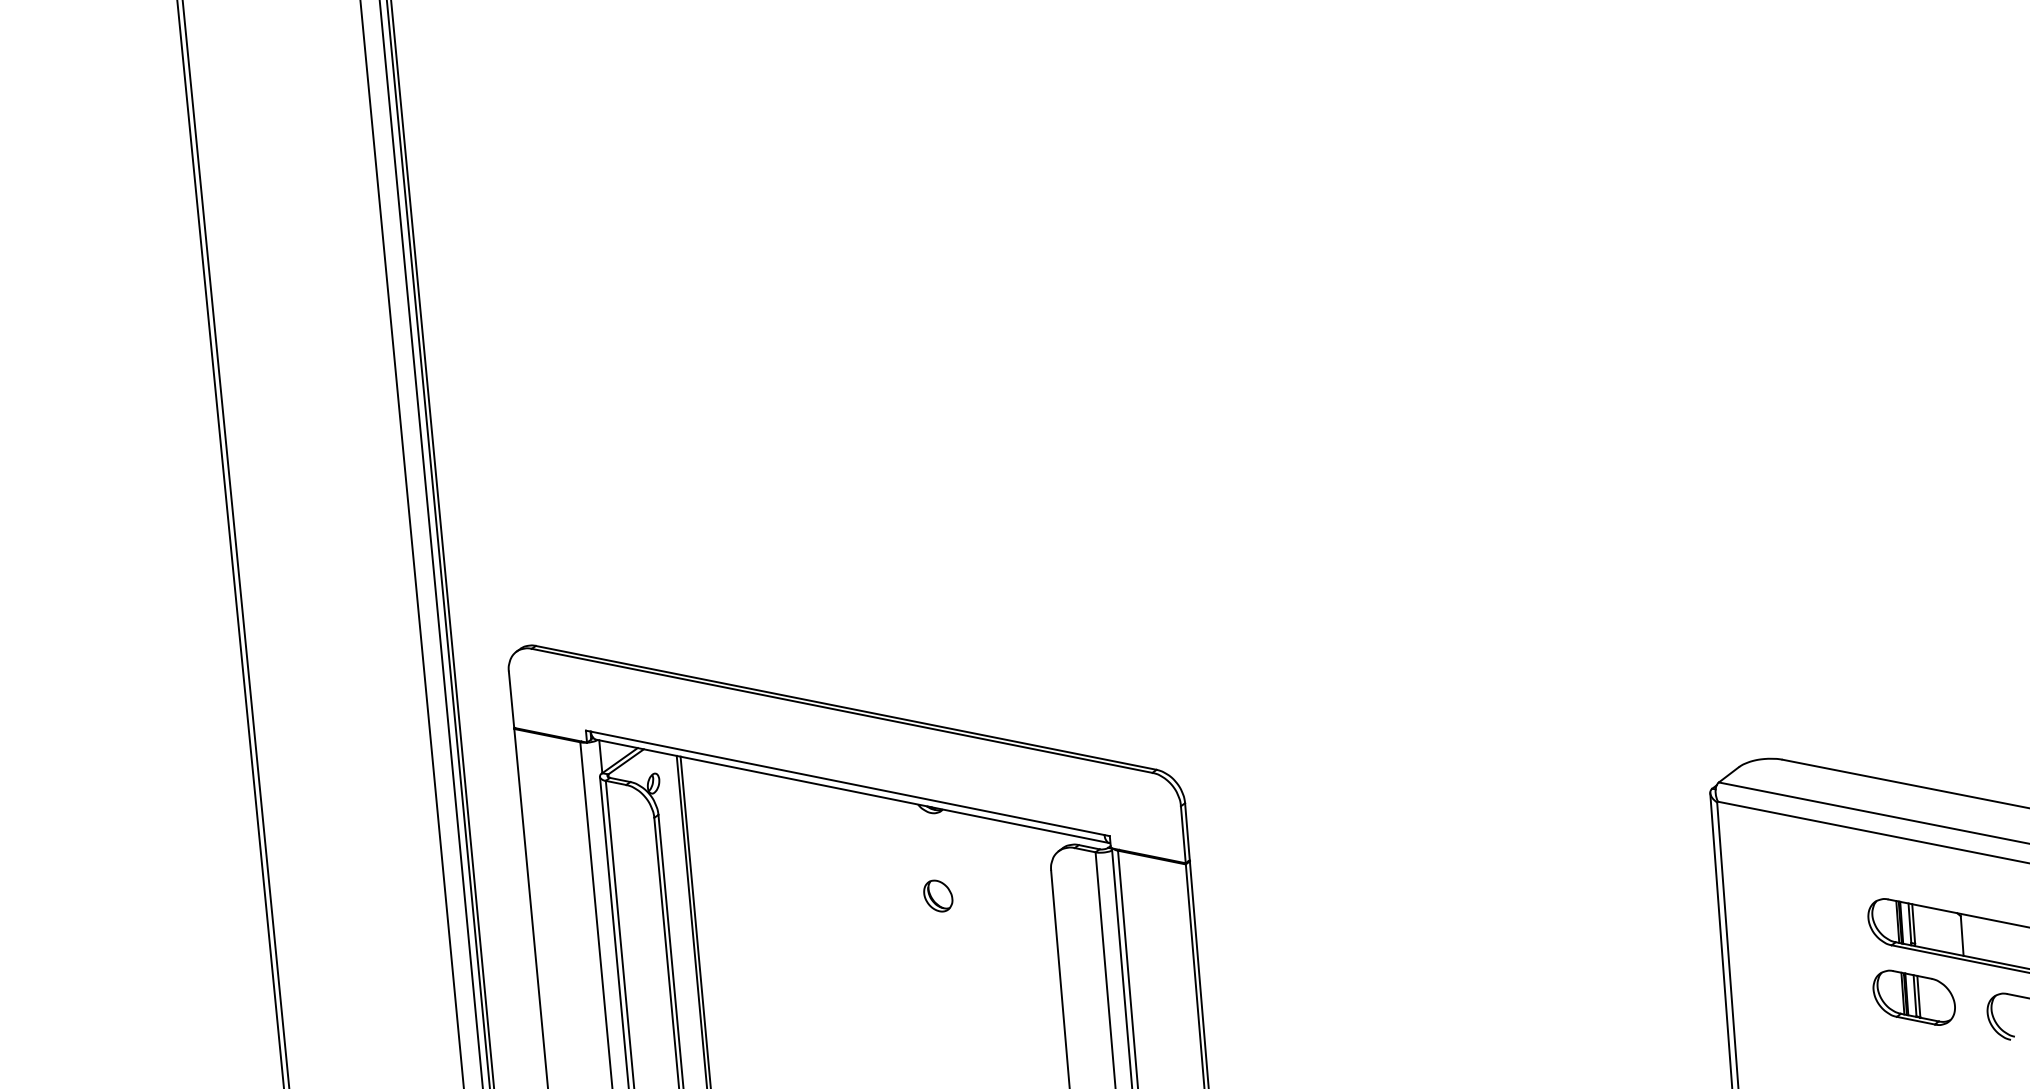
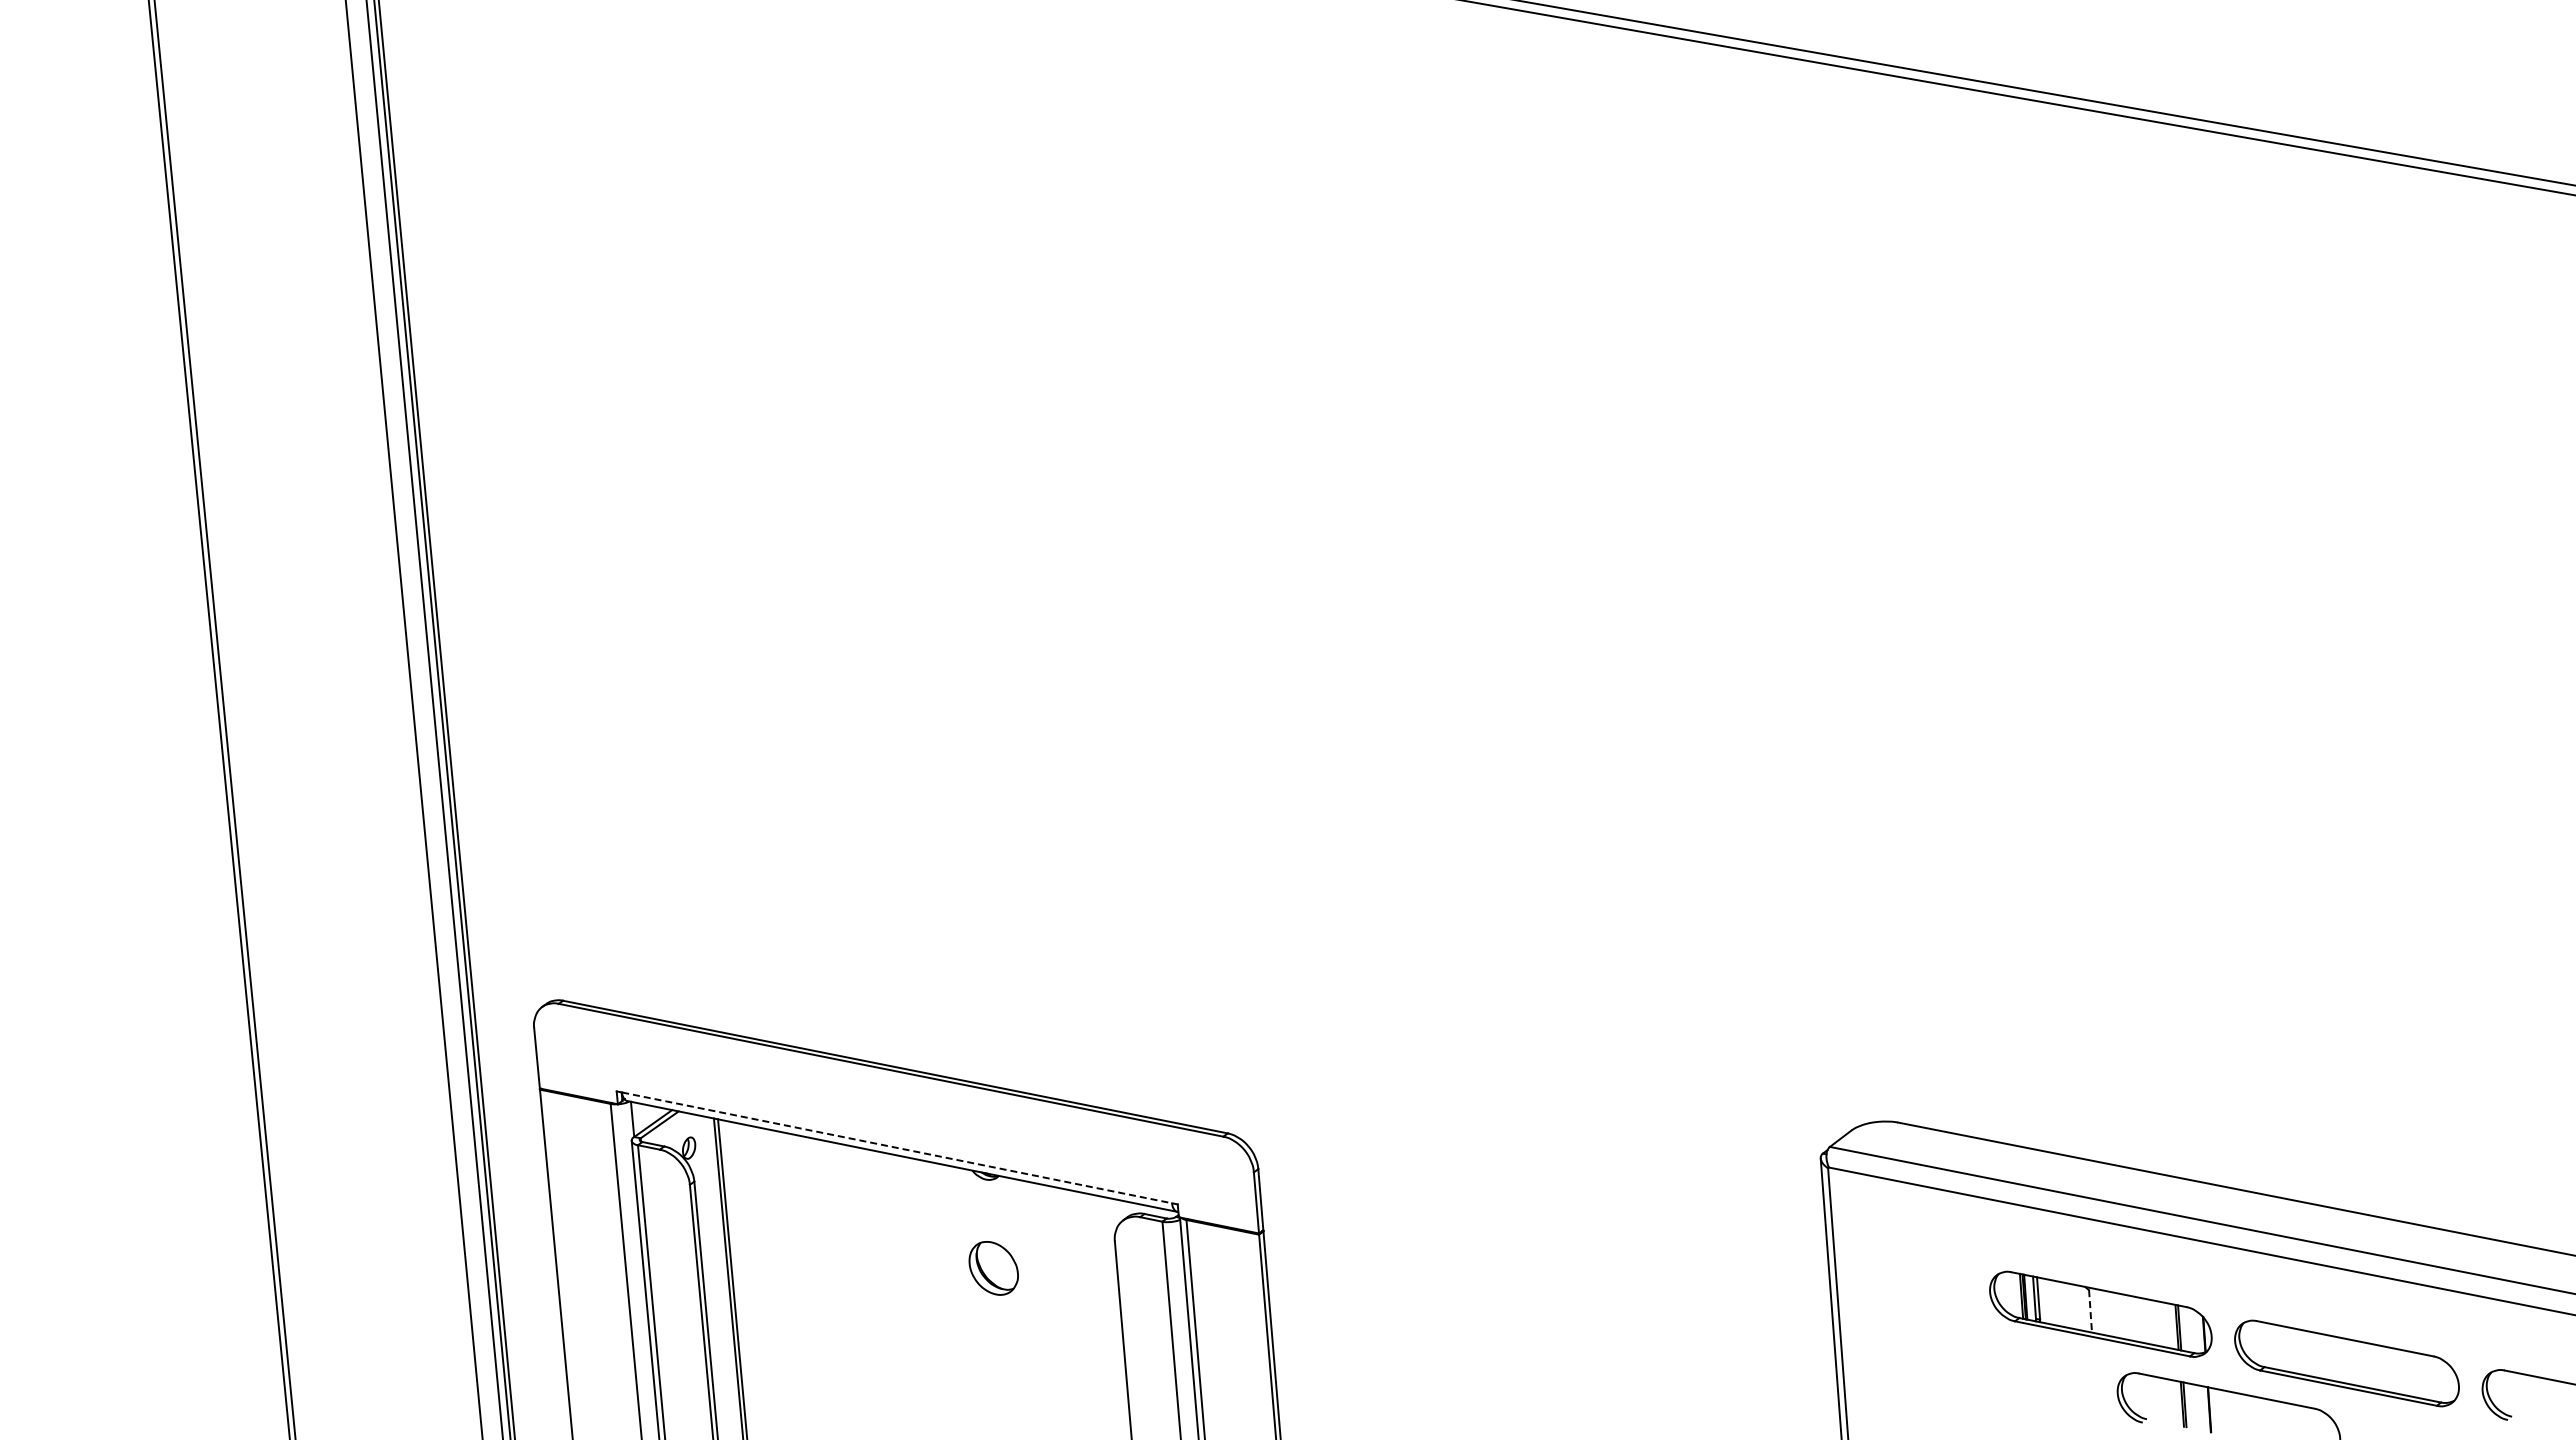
line: (848, 782) -> (897, 1147), solid -> dashed
part: (938, 895) -> (994, 1268), size x1.6
line: (1962, 936) -> (2090, 1311), solid -> dashed
part: (1913, 997) -> (2038, 1377), removed

